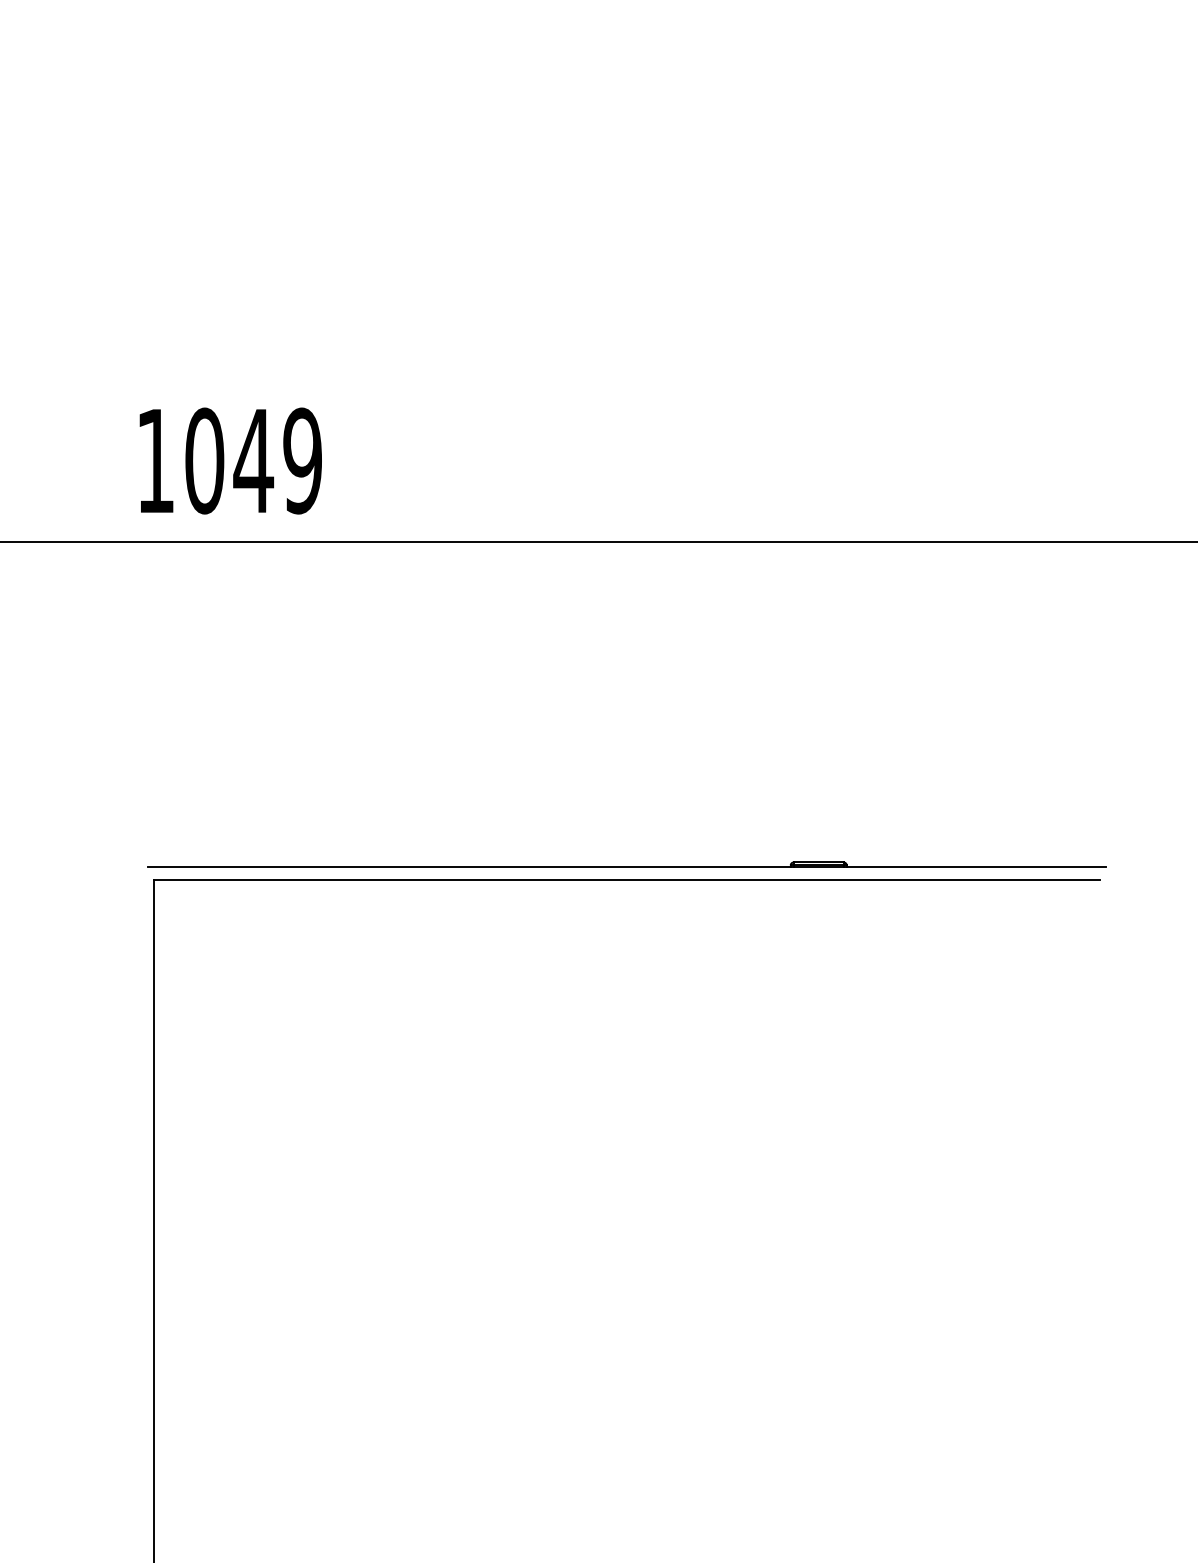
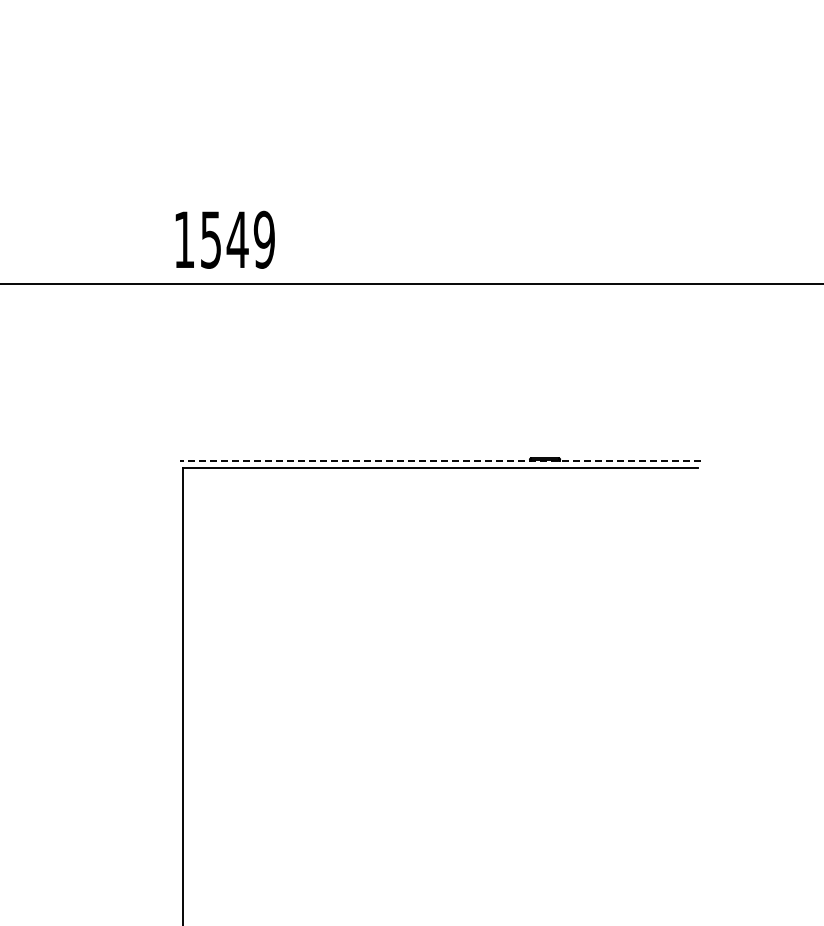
text: (203, 460) -> (210, 239), 1049 -> 1549
line: (626, 866) -> (440, 460), solid -> dashed

